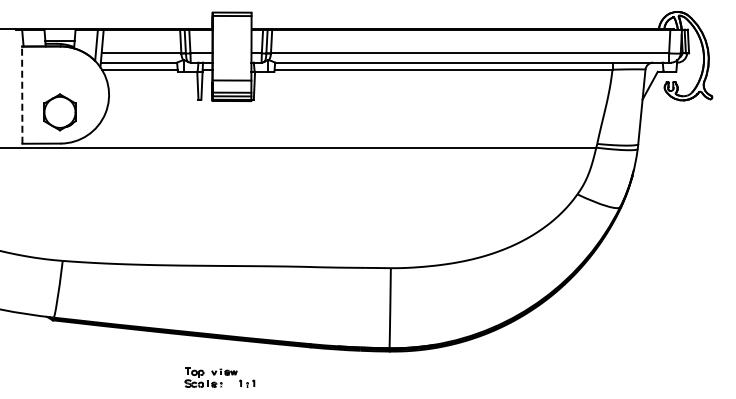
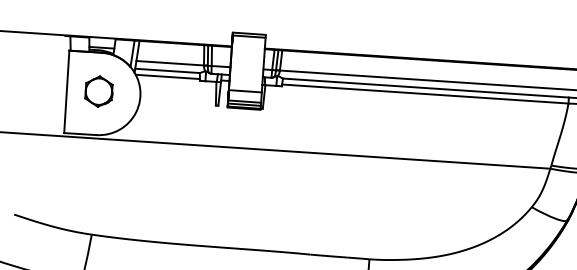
line: (22, 95) -> (66, 92), dashed -> solid
part: (59, 112) -> (98, 91), moved

